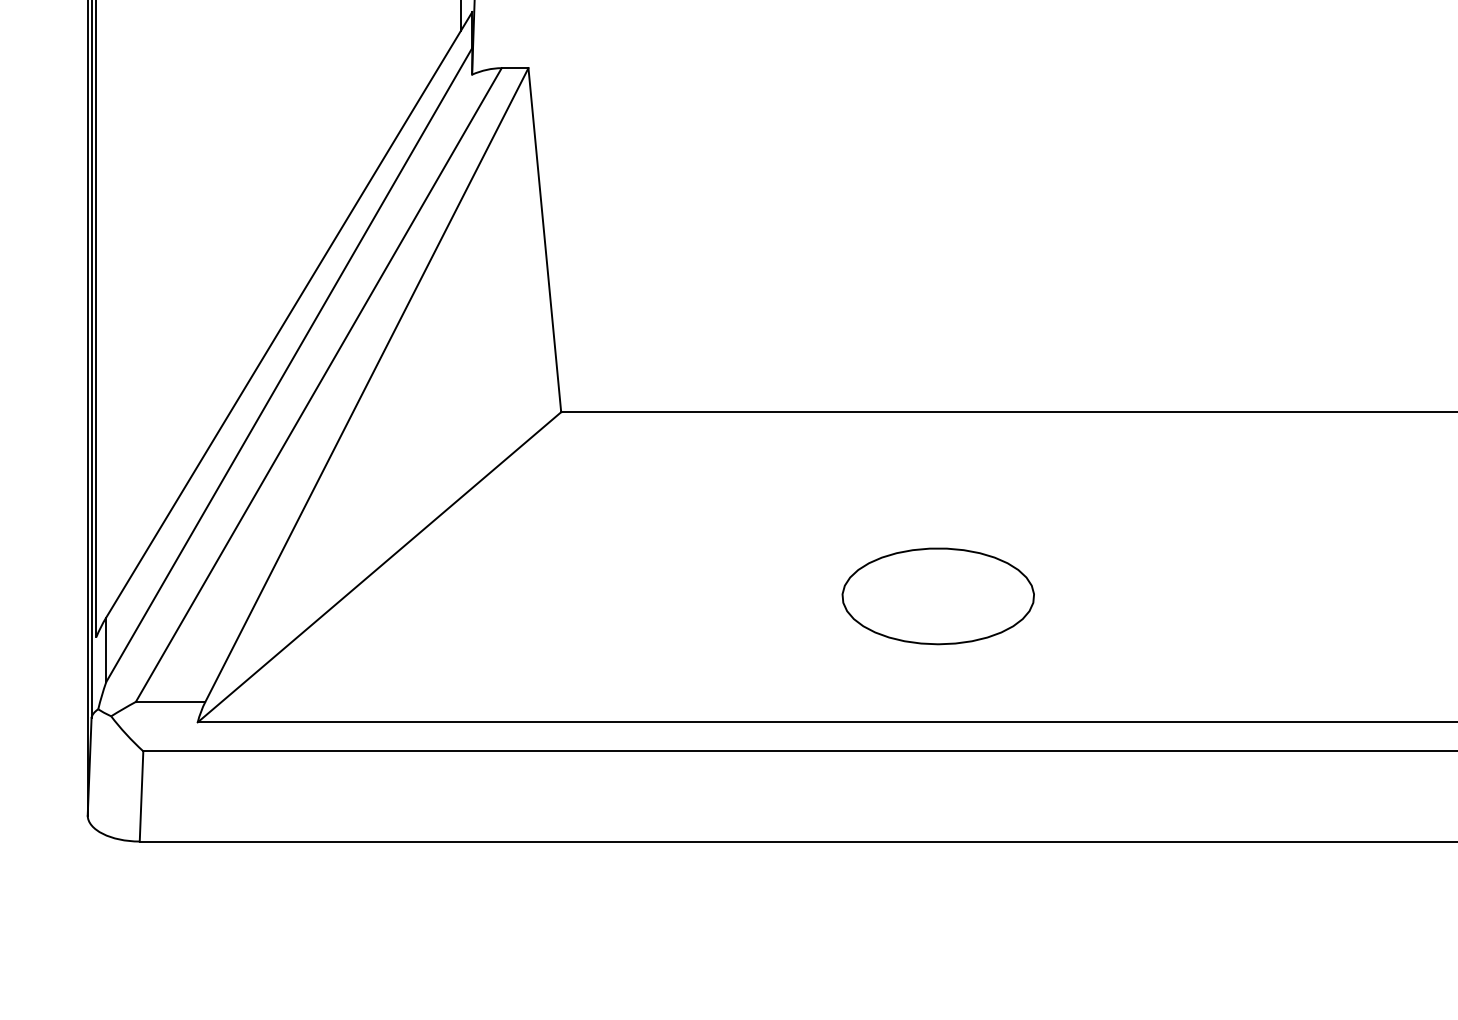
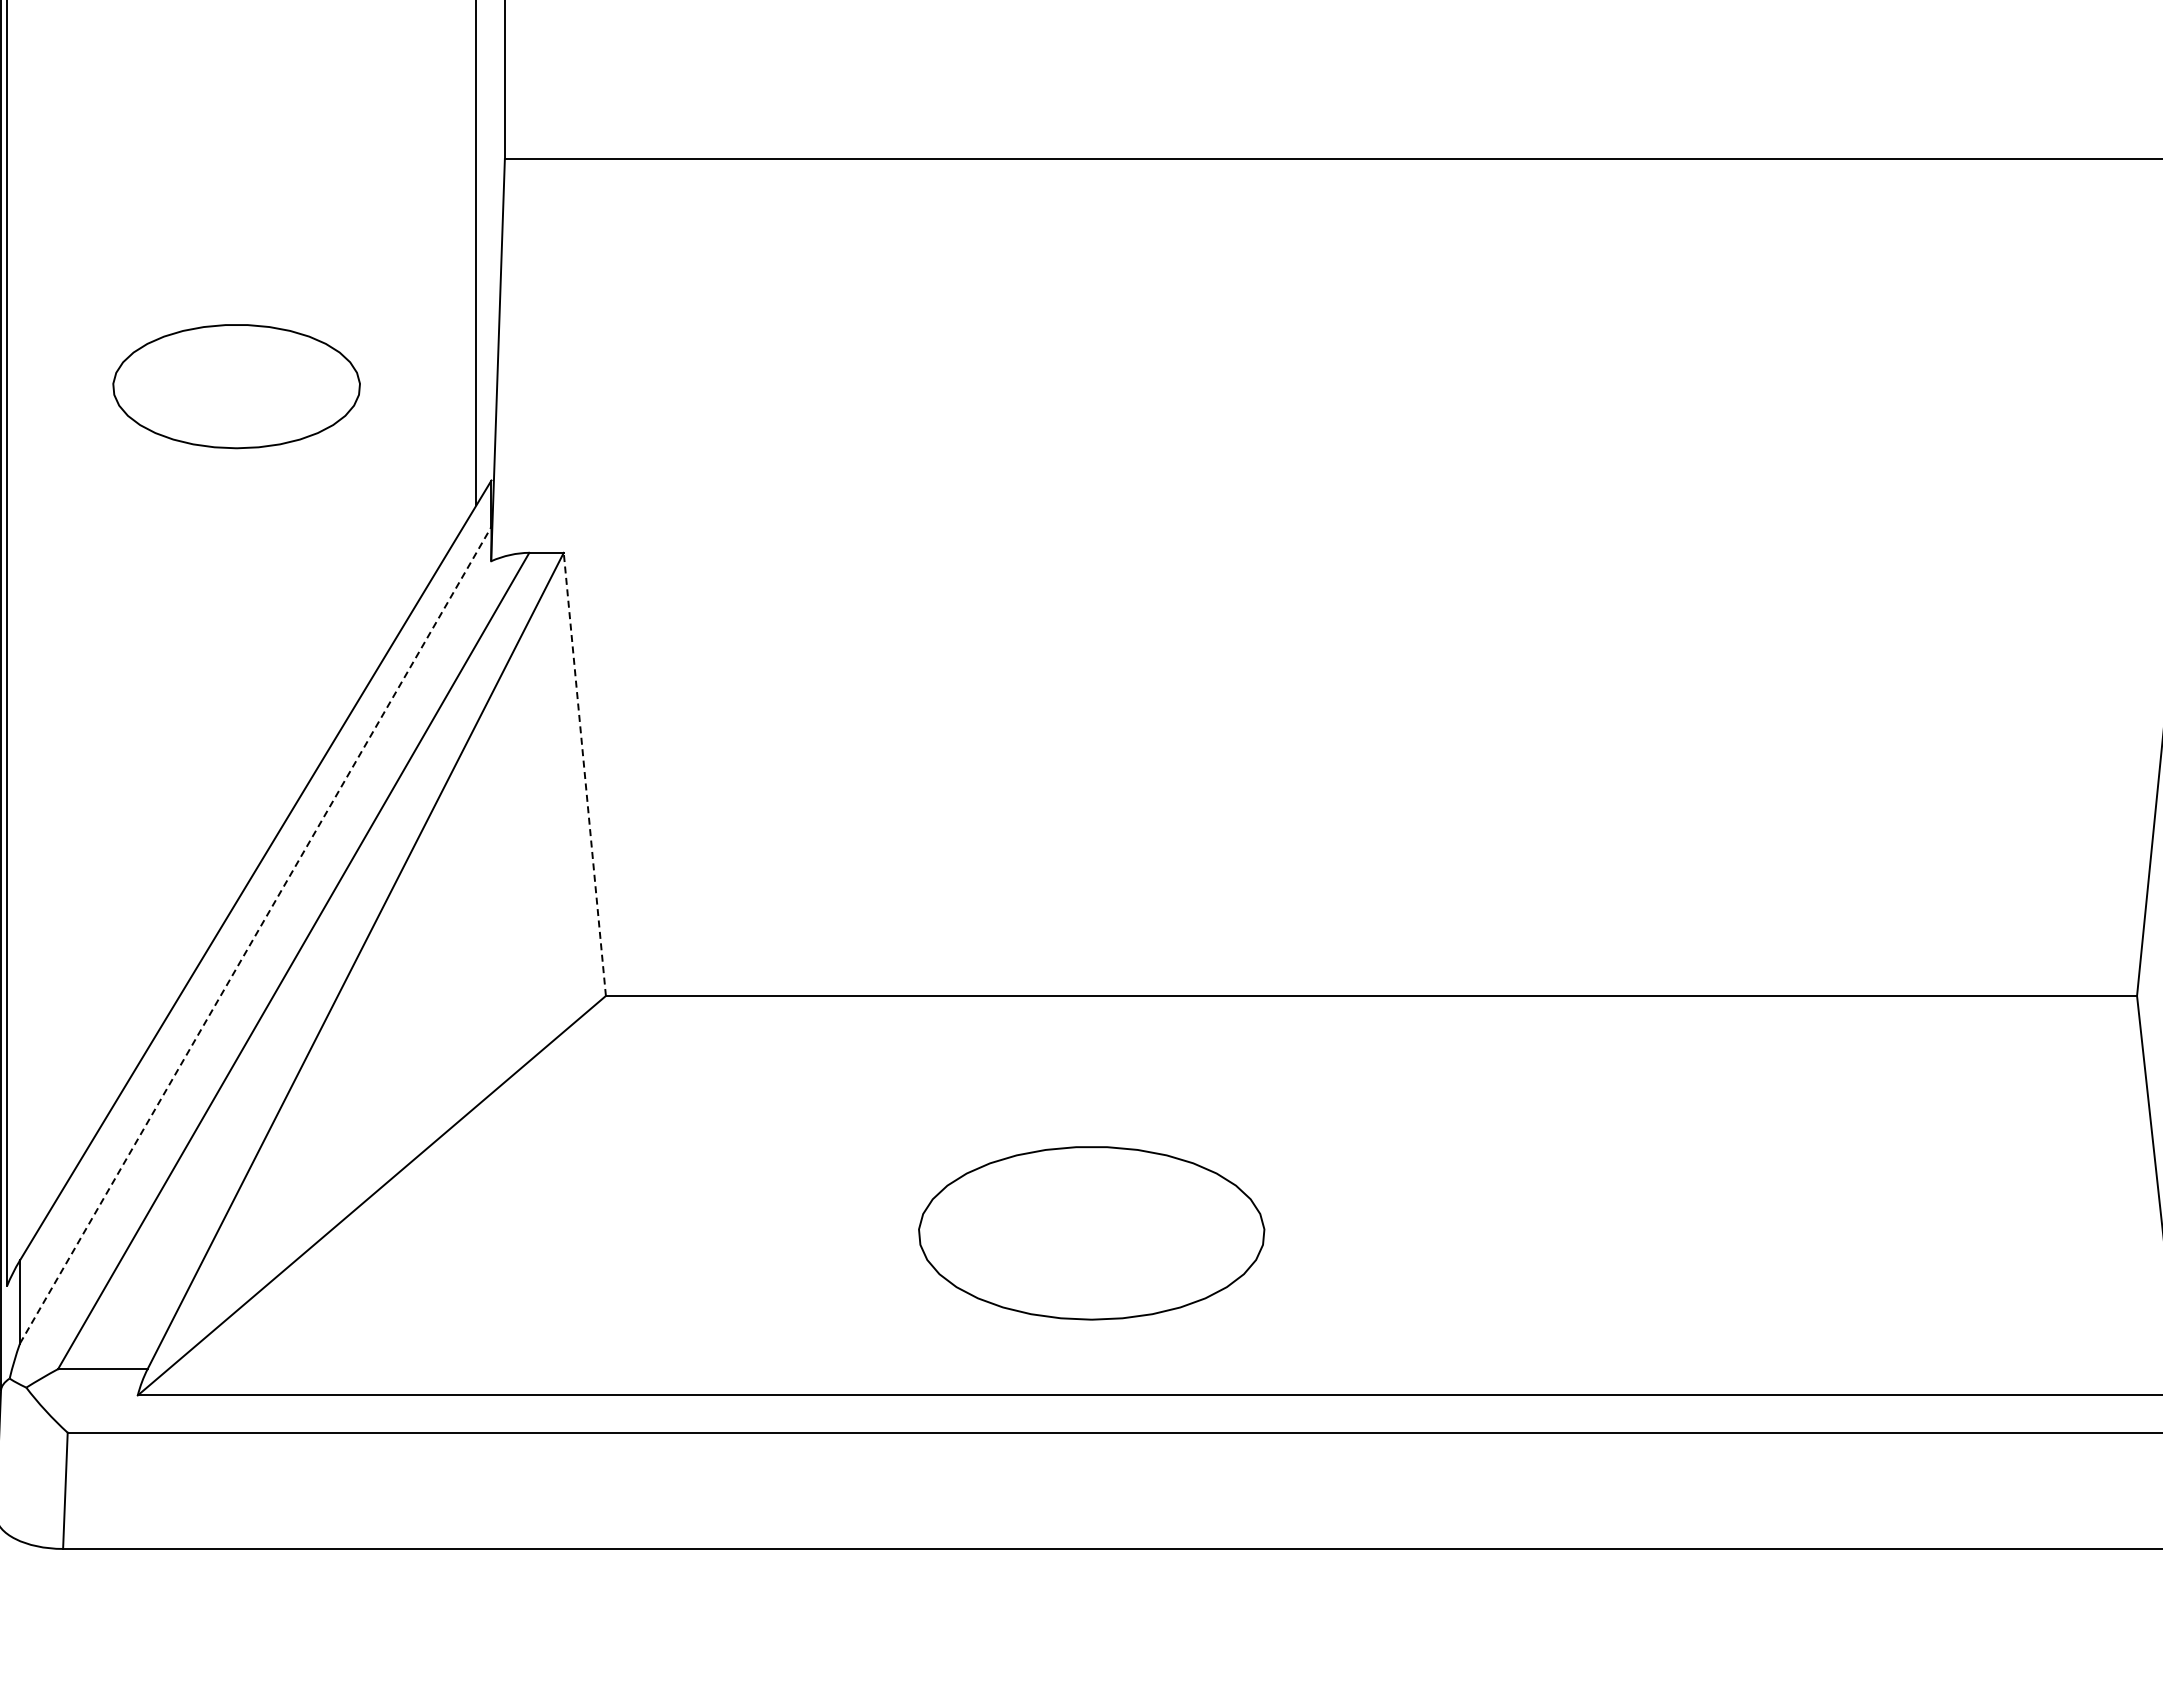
line: (544, 240) -> (584, 774), solid -> dashed
line: (289, 365) -> (255, 935), solid -> dashed
part: (938, 595) -> (1091, 1232), size x1.4

